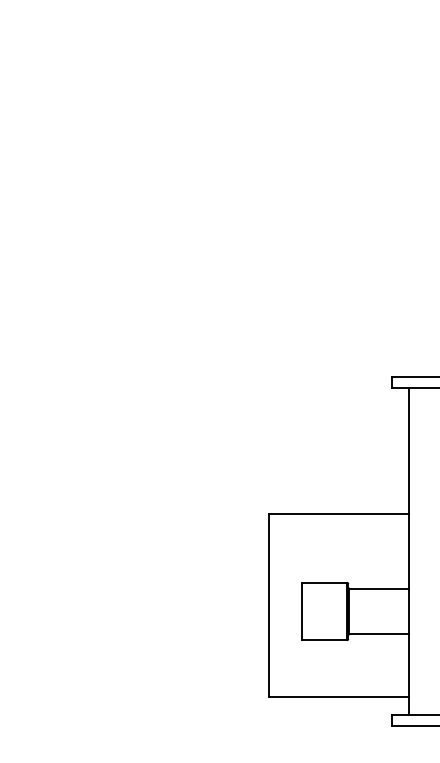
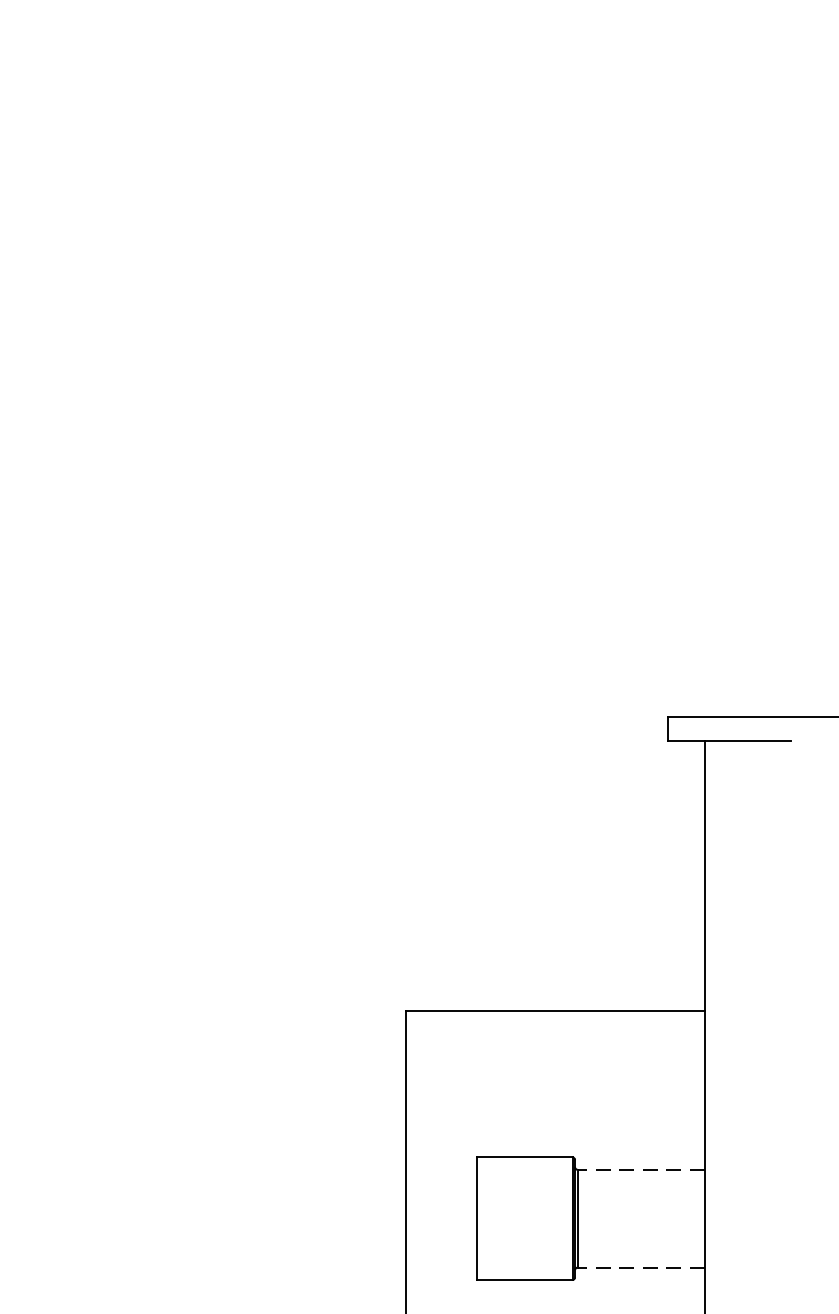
line: (379, 588) -> (641, 1169), solid -> dashed
line: (379, 634) -> (641, 1267), solid -> dashed

